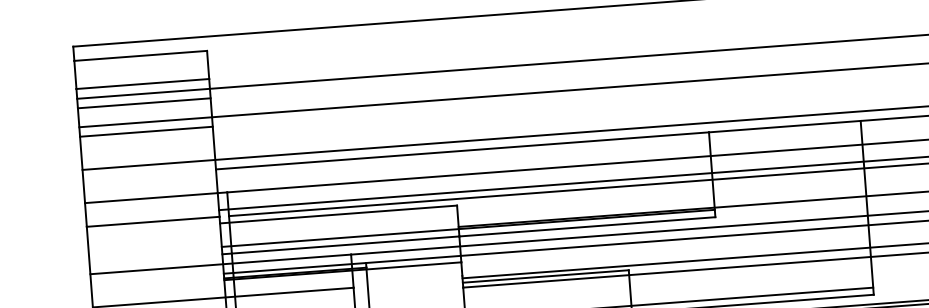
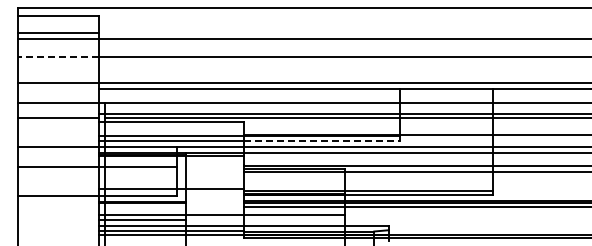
line: (142, 103) -> (57, 45), removed
line: (145, 121) -> (58, 56), solid -> dashed
line: (145, 131) -> (57, 62), removed
line: (588, 226) -> (322, 140), solid -> dashed

